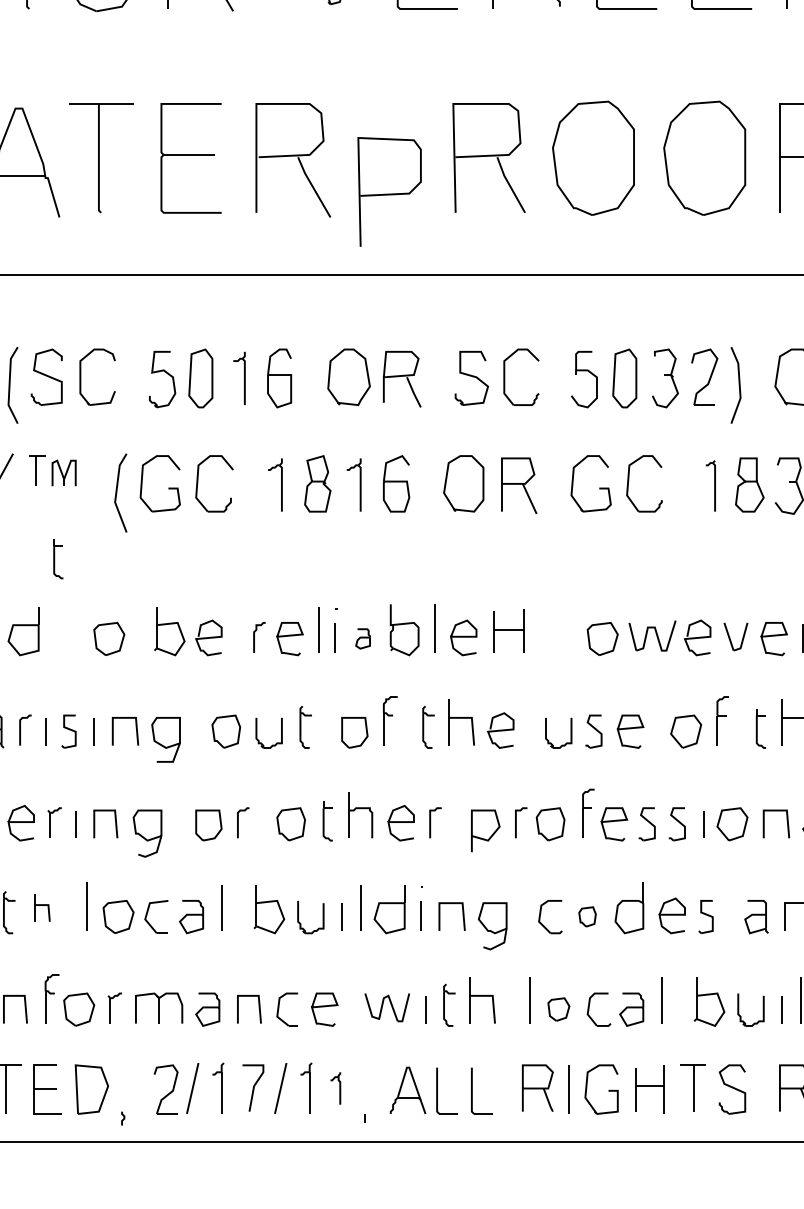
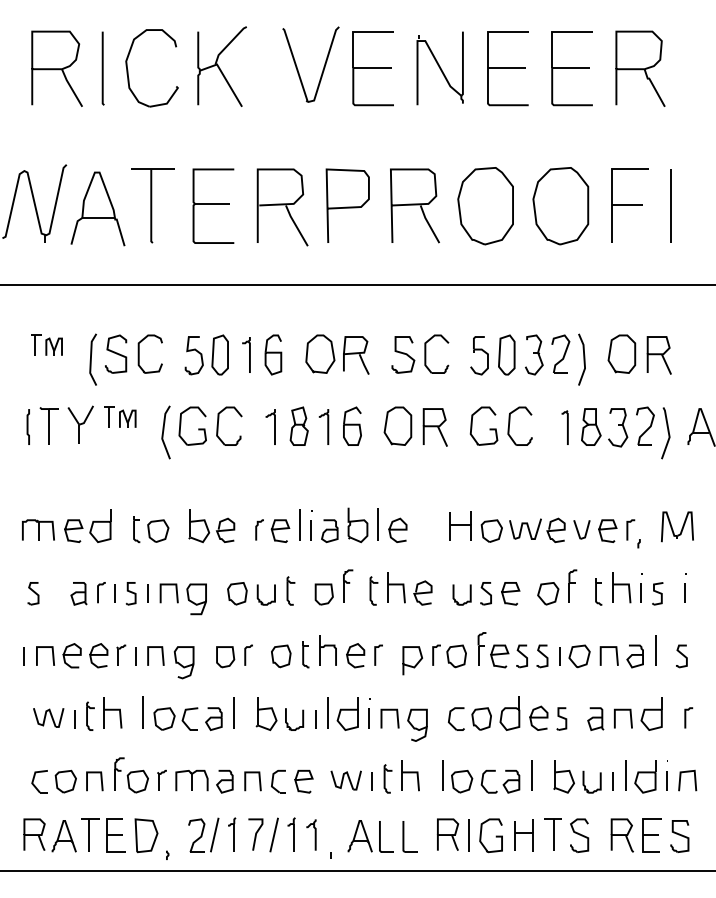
curve: (389, 192) -> (347, 206), moved
part: (57, 559) -> (136, 529), moved
part: (508, 630) -> (460, 525), moved
part: (362, 638) -> (329, 530), size x1.67
part: (41, 907) -> (112, 712), size x1.67
part: (587, 916) -> (481, 718), size x1.67
part: (559, 1009) -> (462, 781), size x1.43
part: (335, 1087) -> (311, 834), size x1.43

